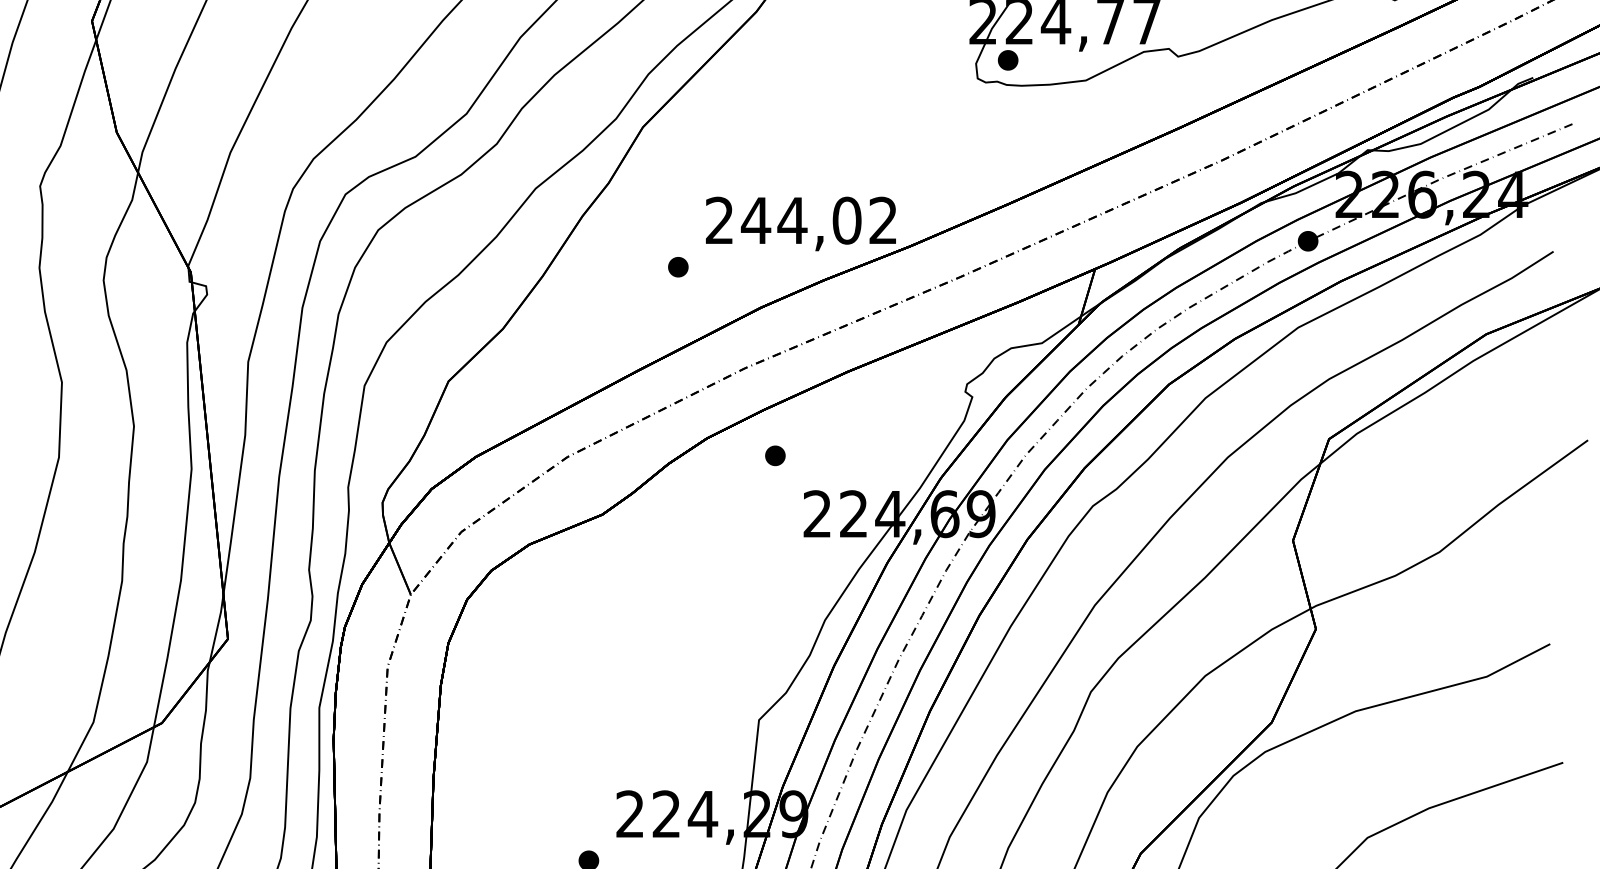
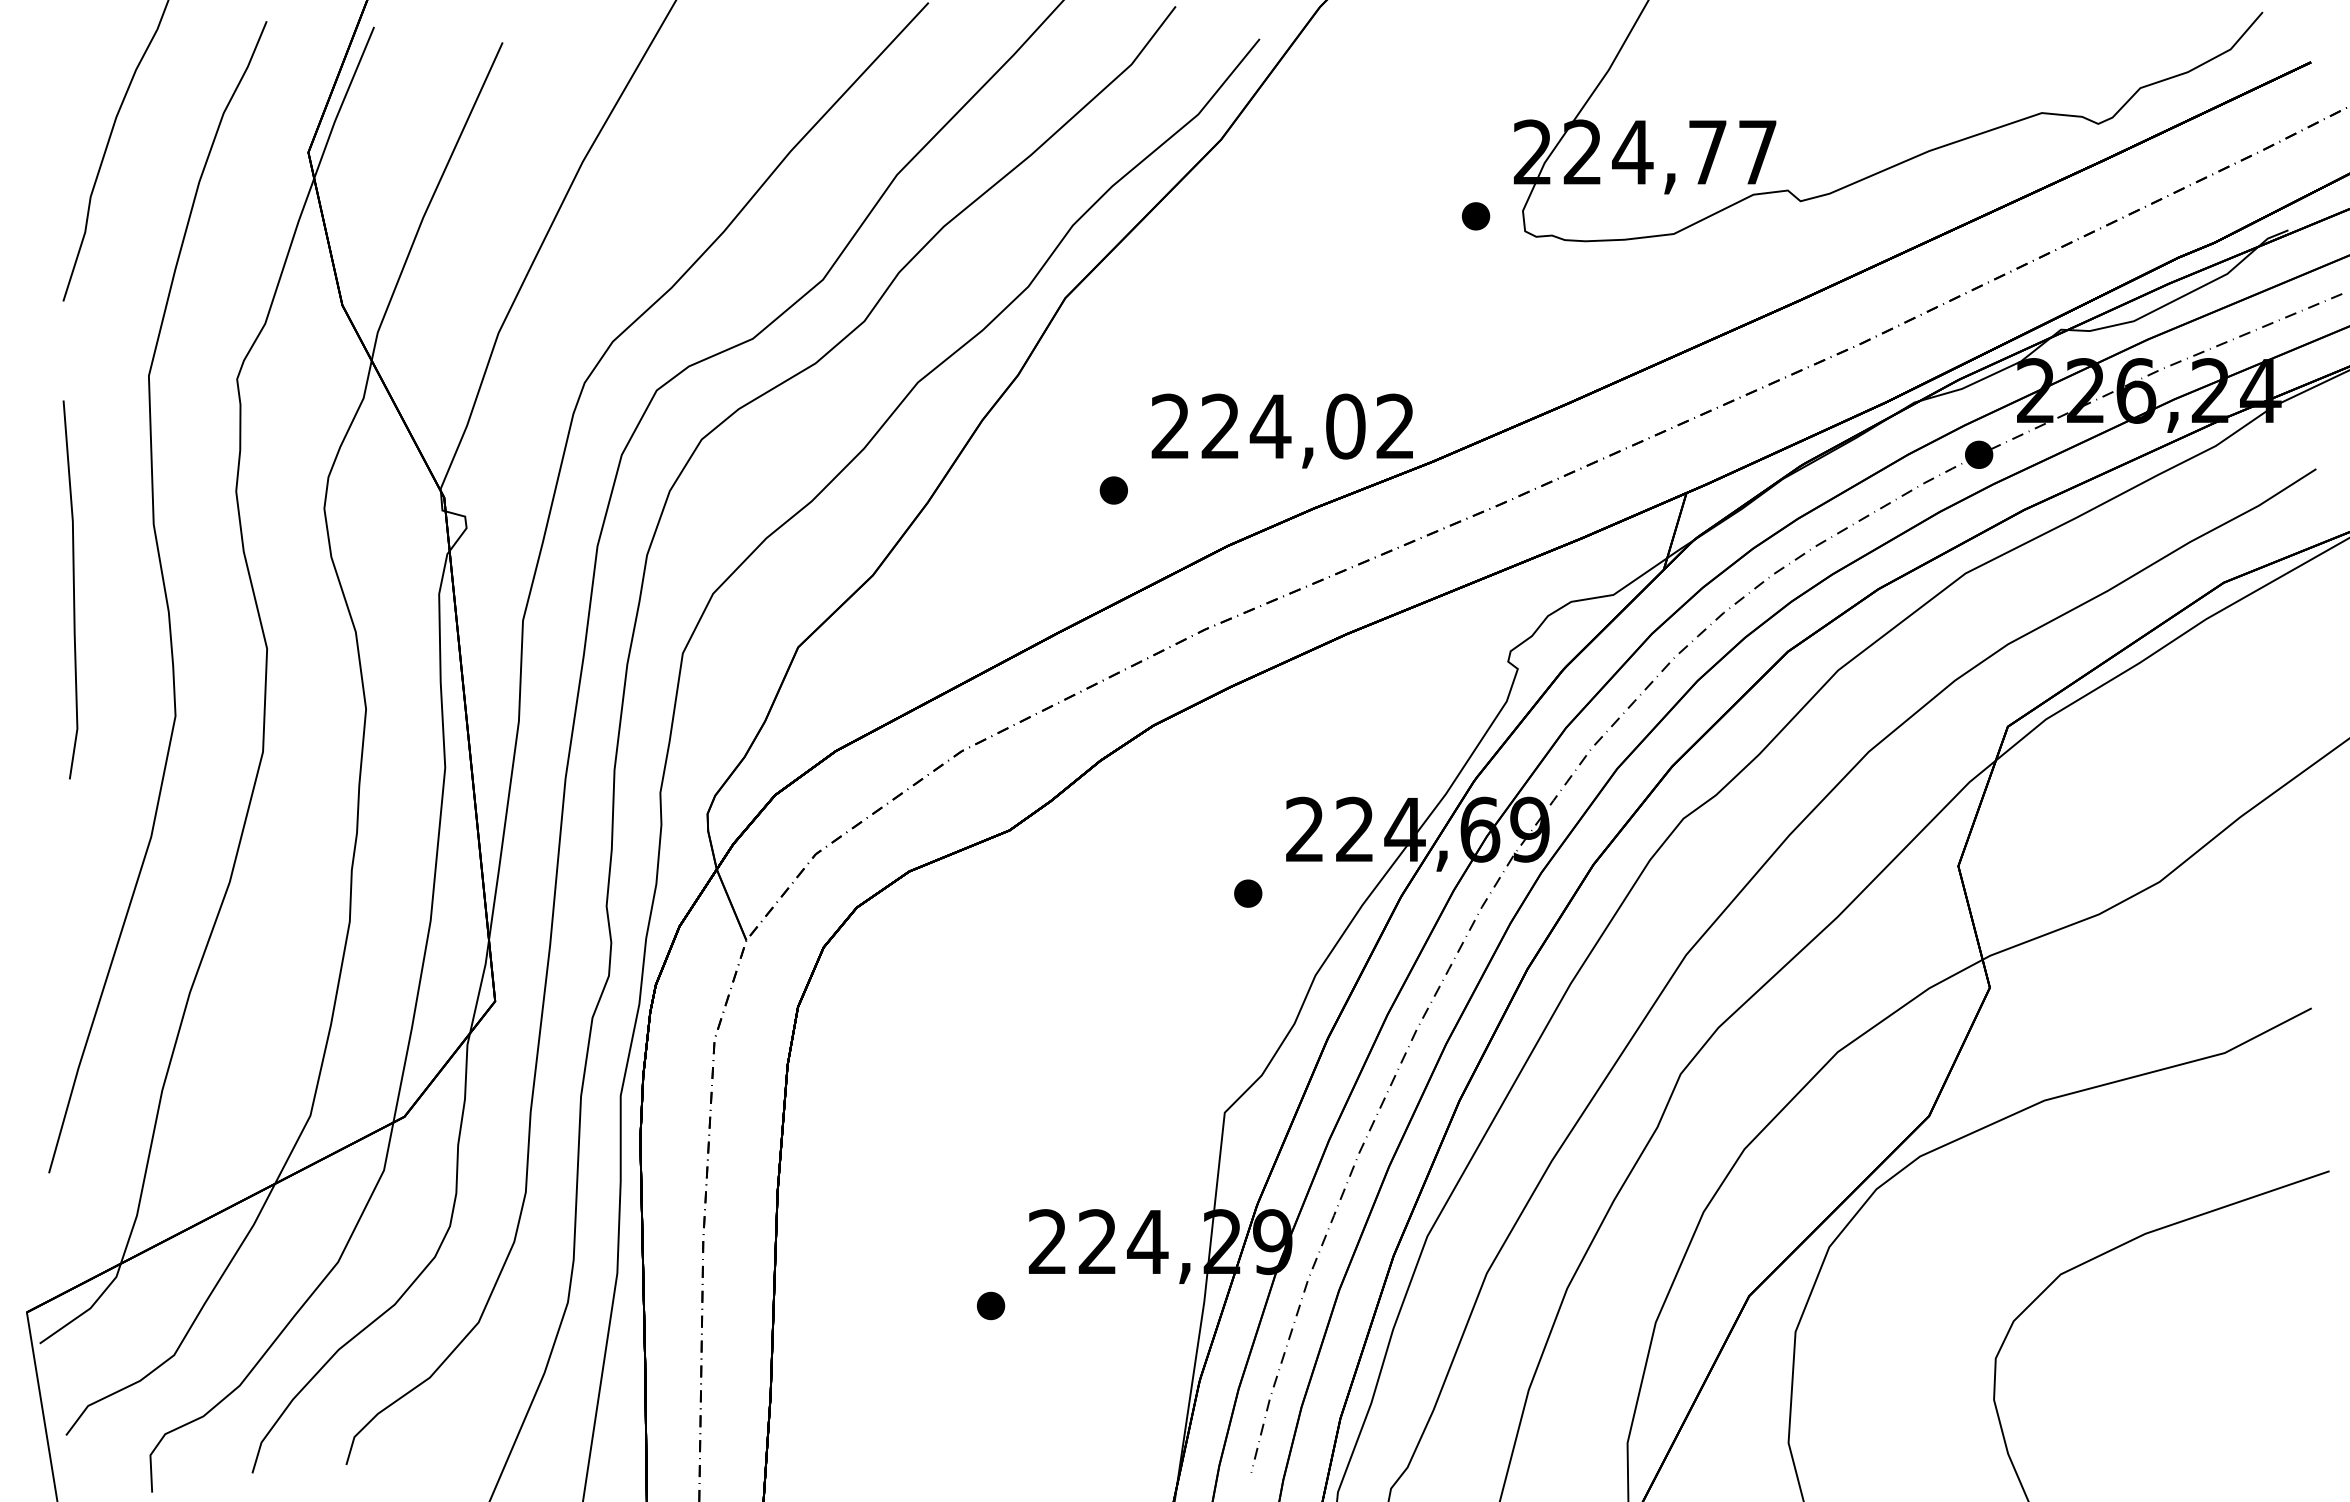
part: (1008, 60) -> (1476, 216), moved
text: (755, 219) -> (1220, 425), 244,02 -> 224,02
part: (775, 455) -> (1248, 893), moved

